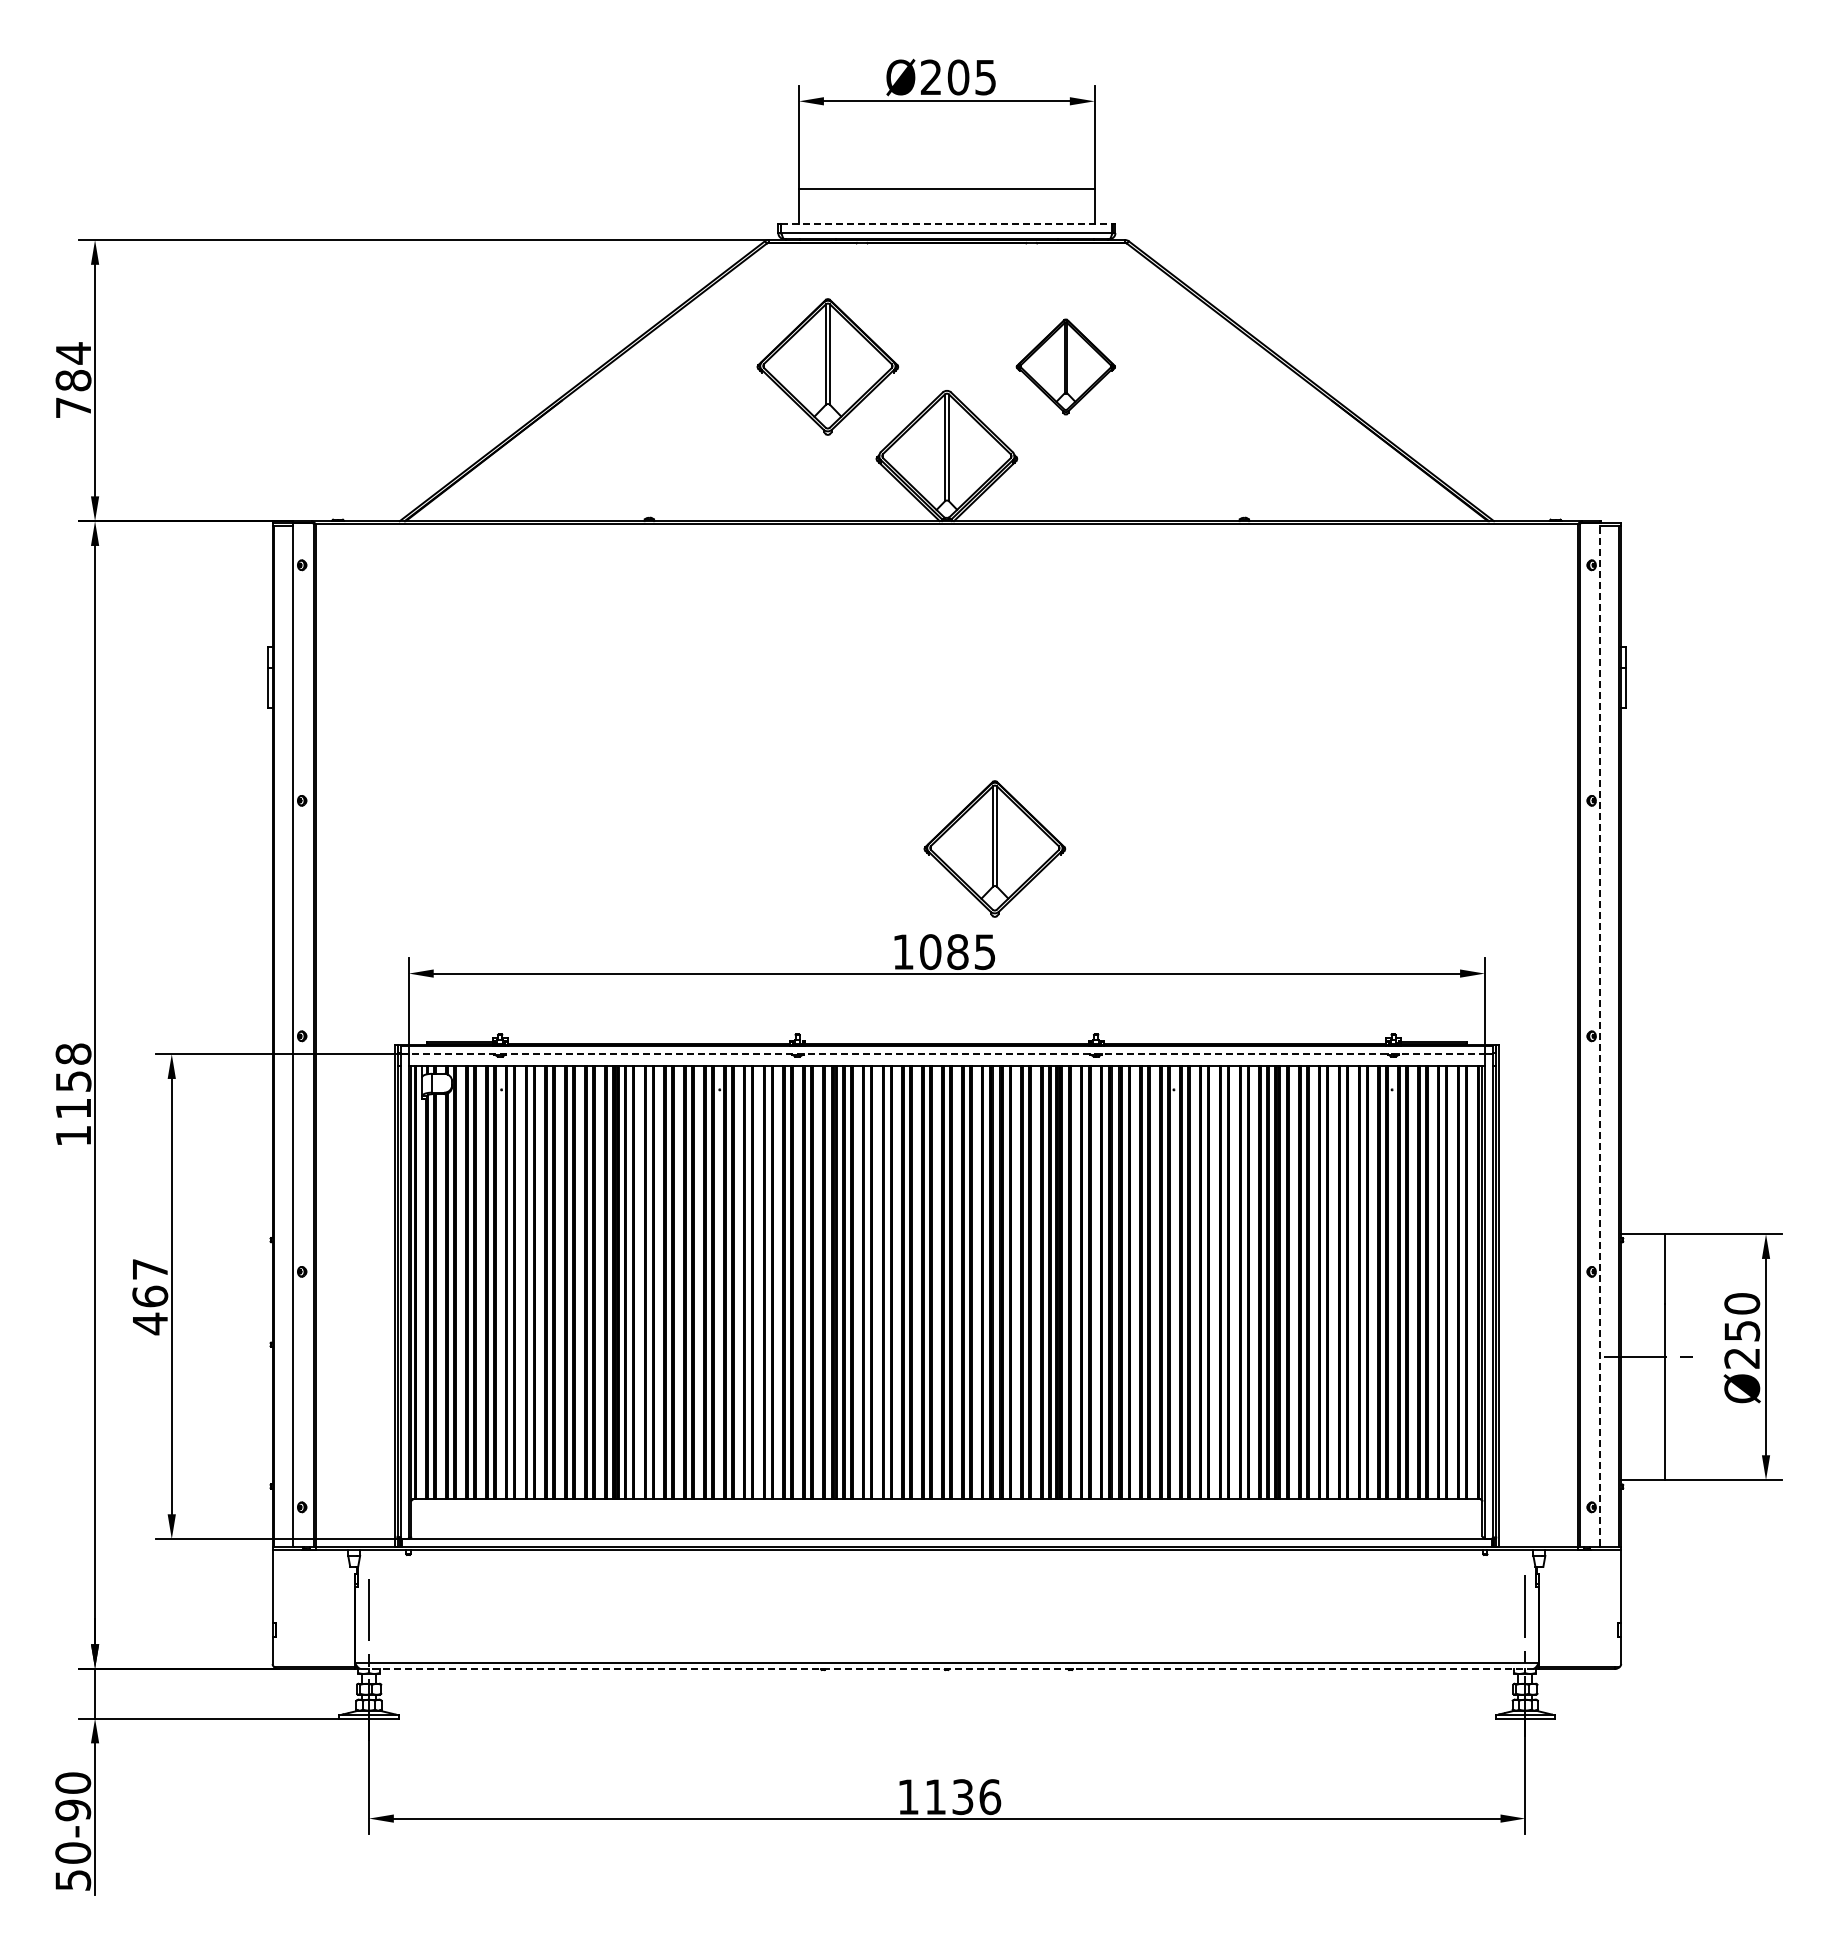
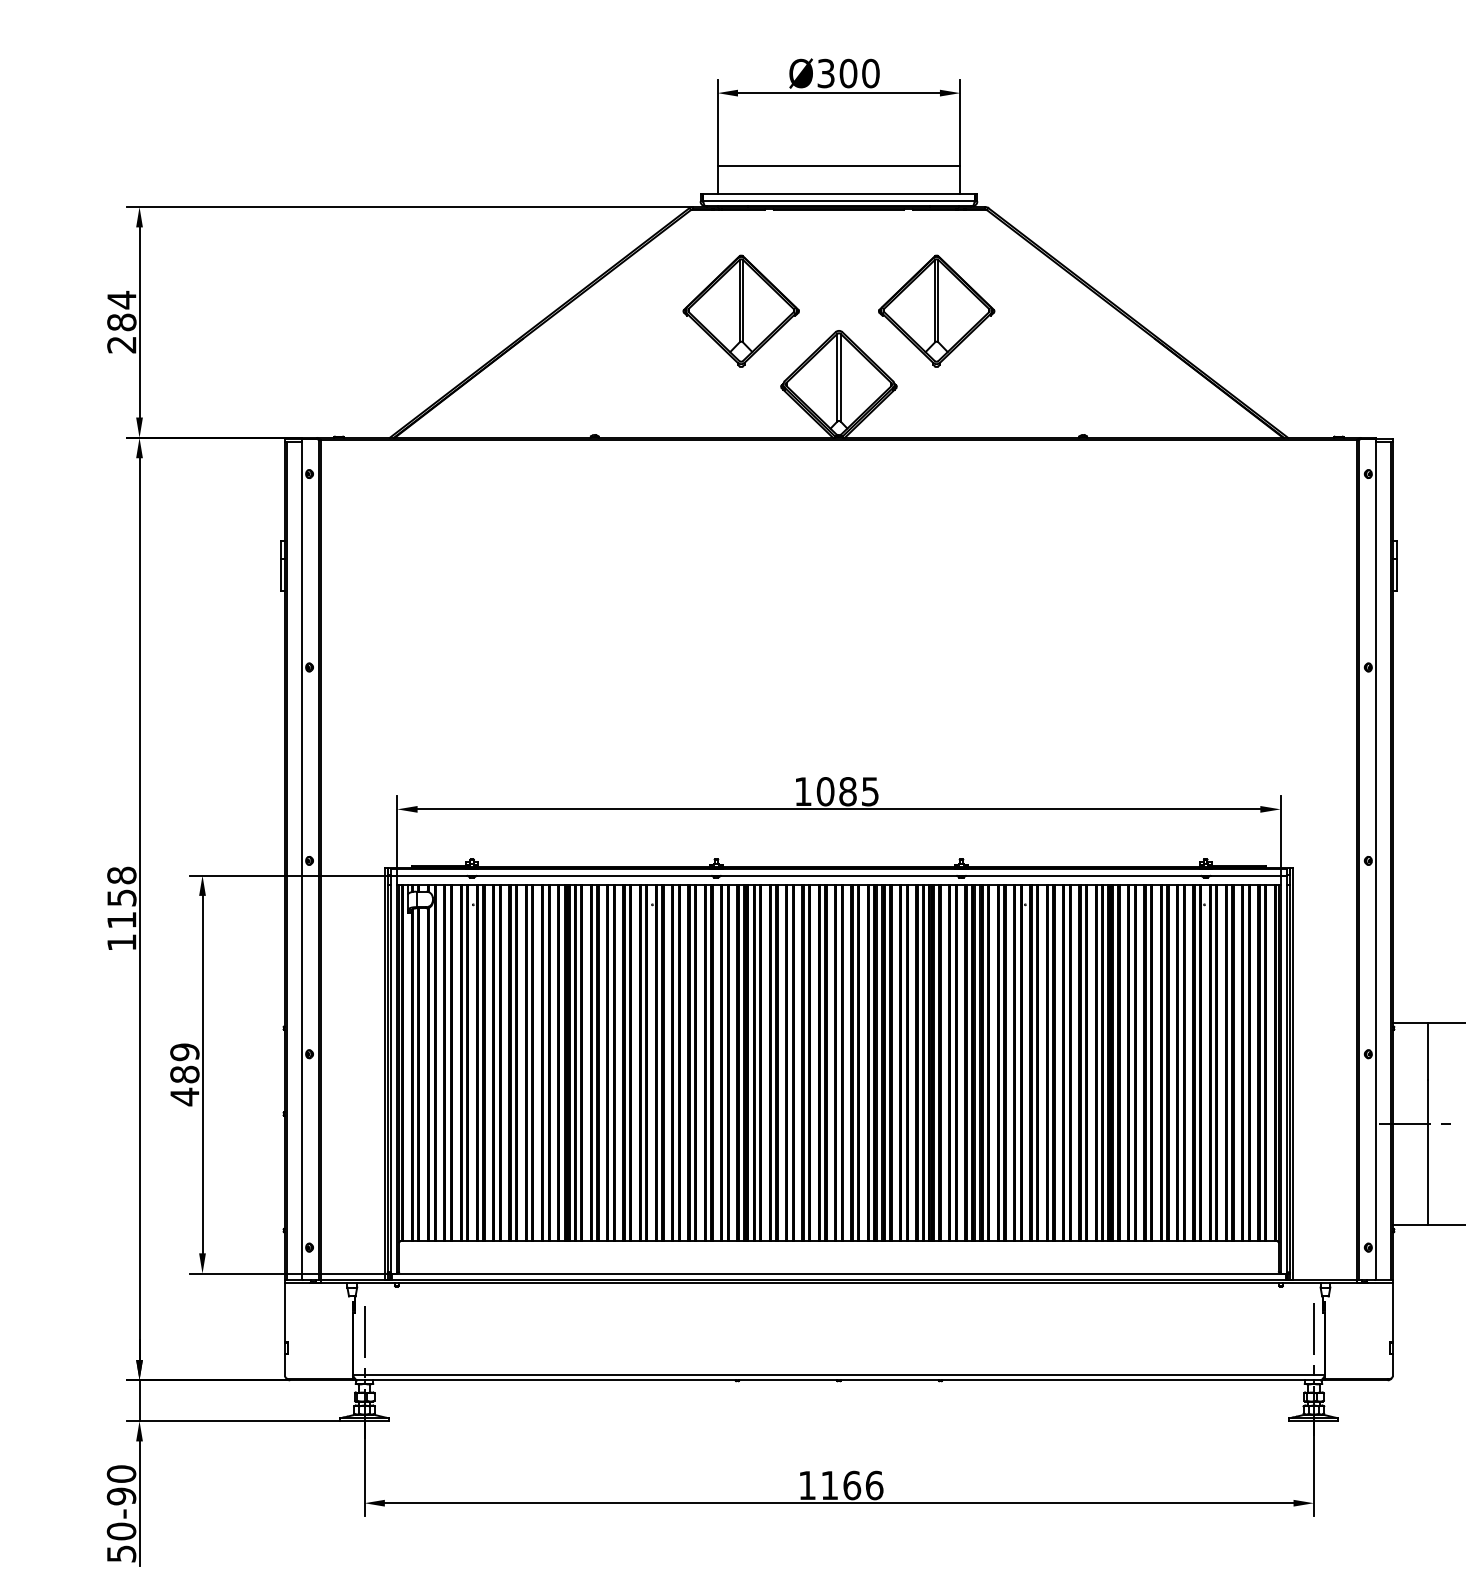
text: (958, 77) -> (848, 73), Ø205 -> Ø300
line: (946, 224) -> (838, 194), dashed -> solid
part: (1065, 366) -> (936, 310), size x1.43
text: (72, 407) -> (121, 344), 784 -> 284
part: (994, 848) -> (878, 706), removed
line: (1600, 1034) -> (1375, 859), dashed -> solid
line: (946, 1054) -> (838, 875), dashed -> solid
text: (150, 1282) -> (185, 1063), 467 -> 489
line: (947, 1668) -> (839, 1379), dashed -> solid
text: (962, 1797) -> (851, 1485), 1136 -> 1166

